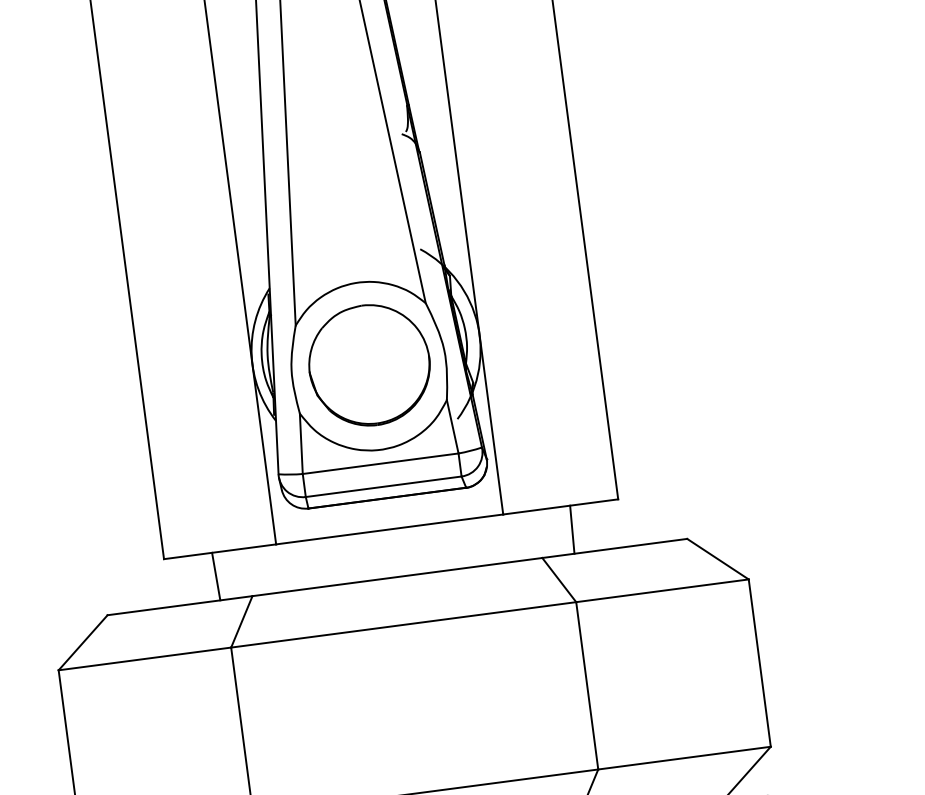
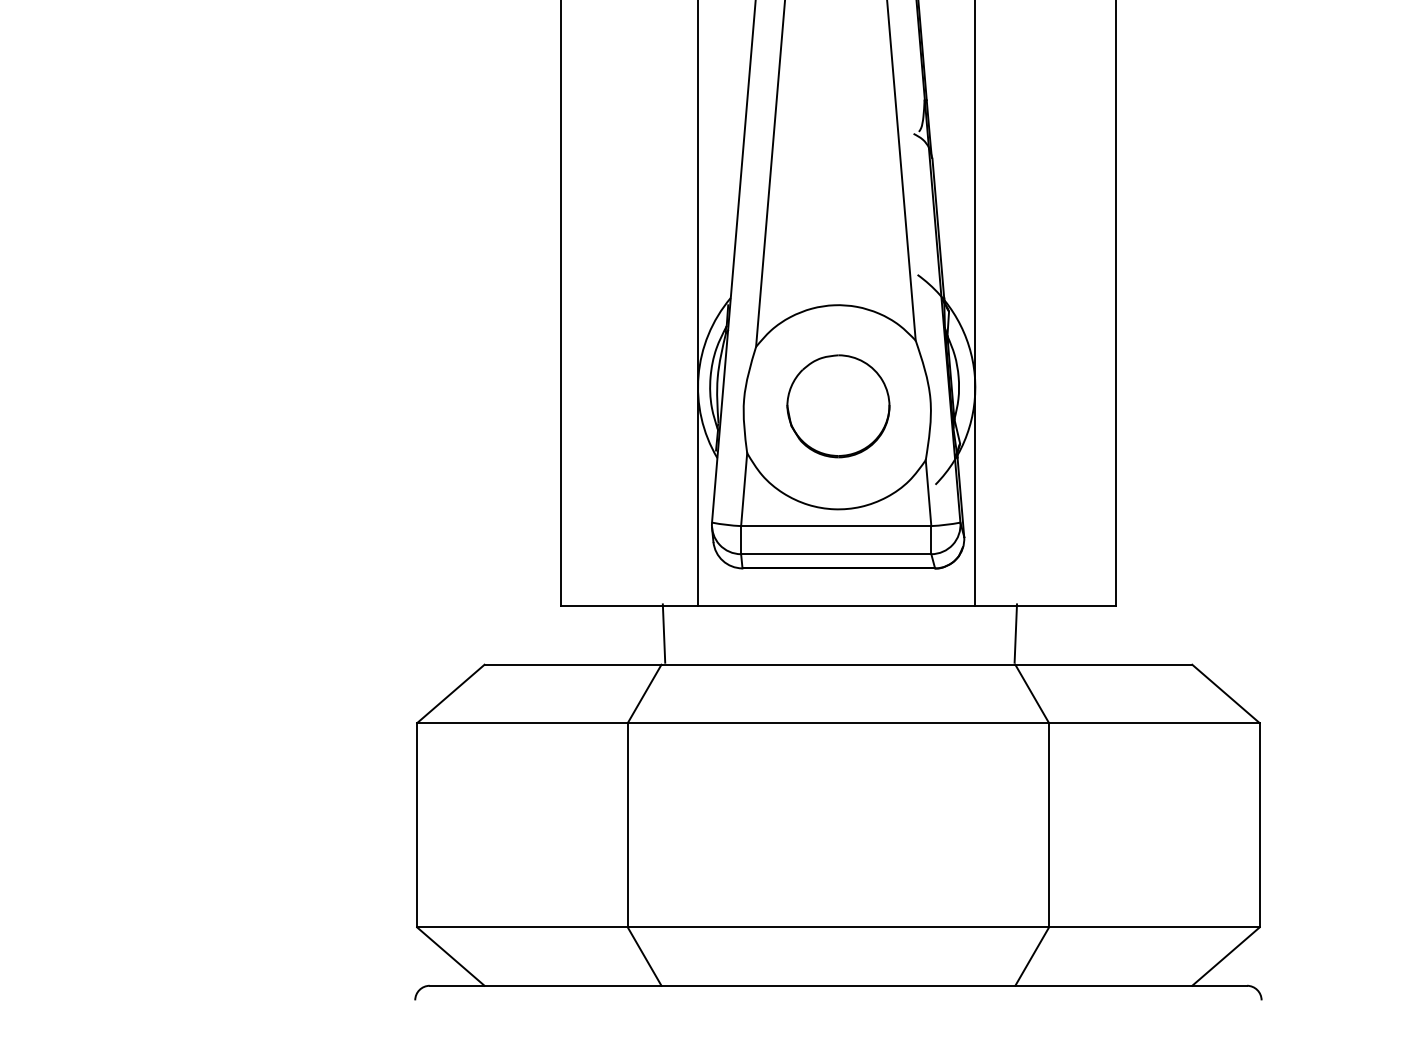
part: (369, 365) -> (838, 406), size x0.7
line: (572, 529) -> (1015, 633), moved
line: (215, 576) -> (663, 633), moved

